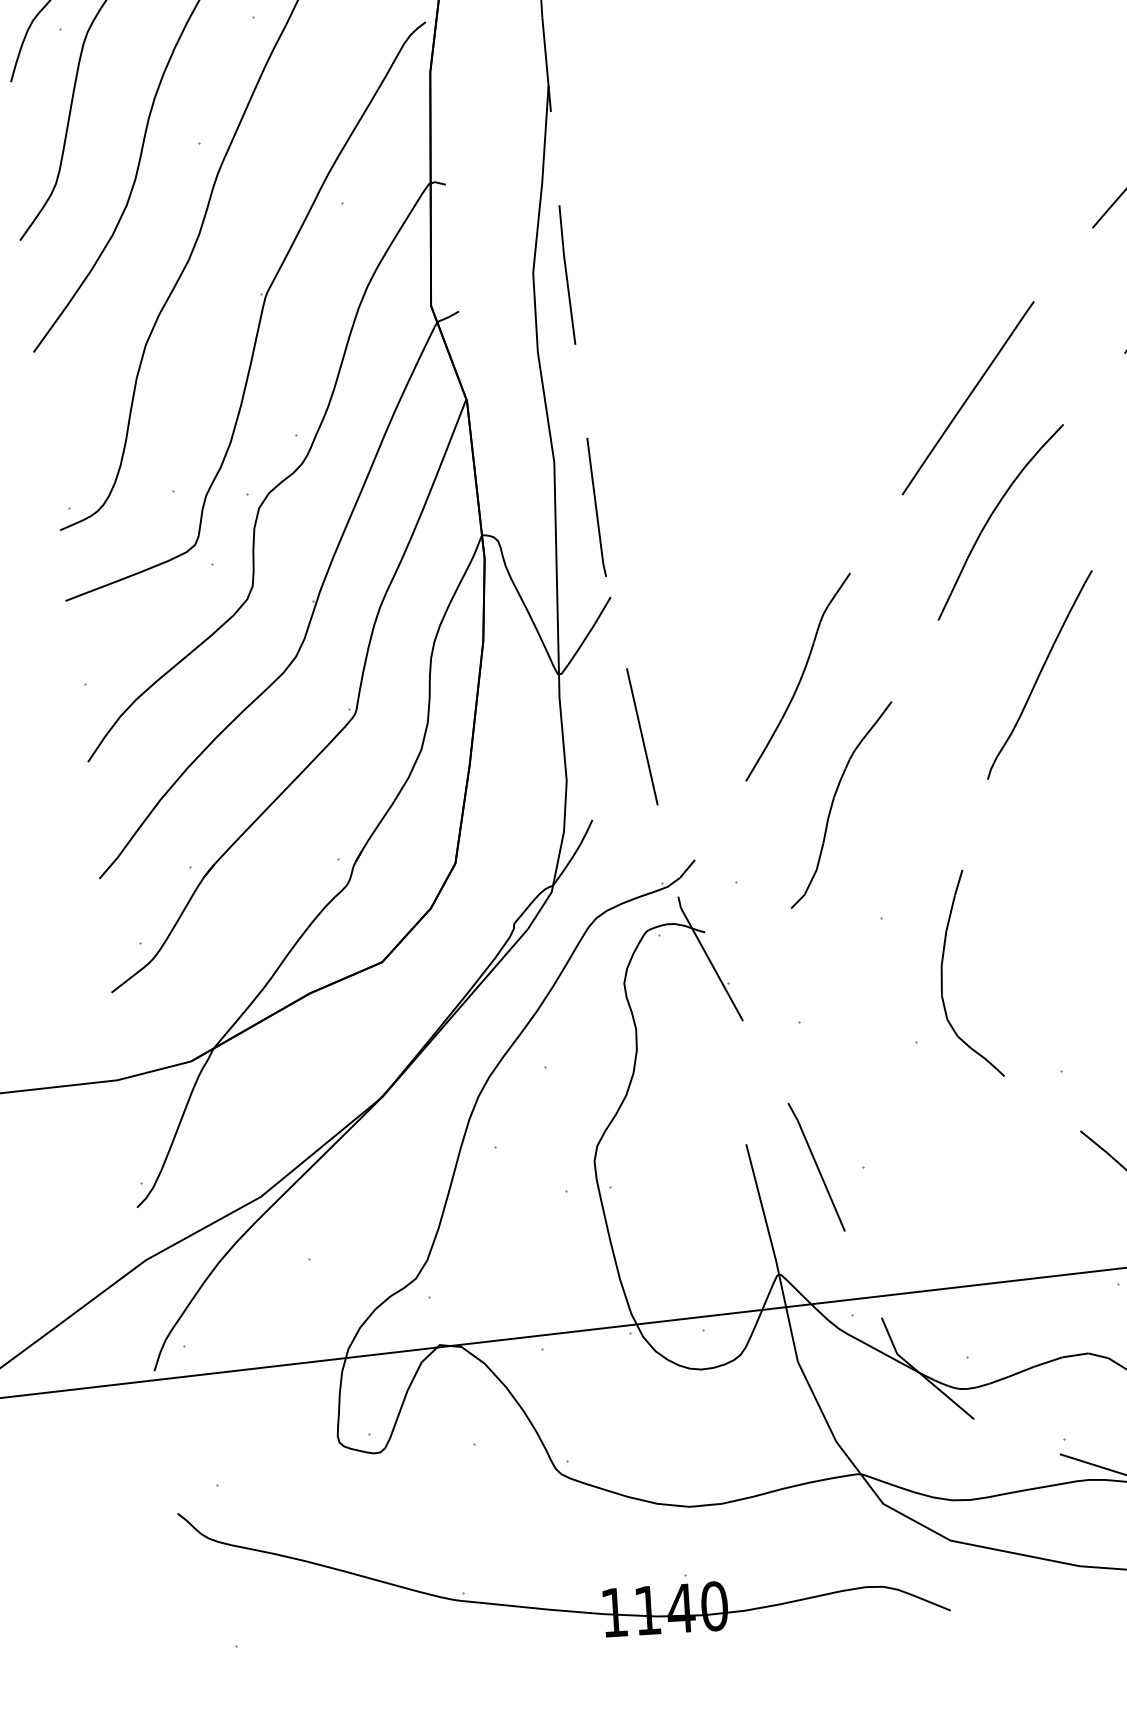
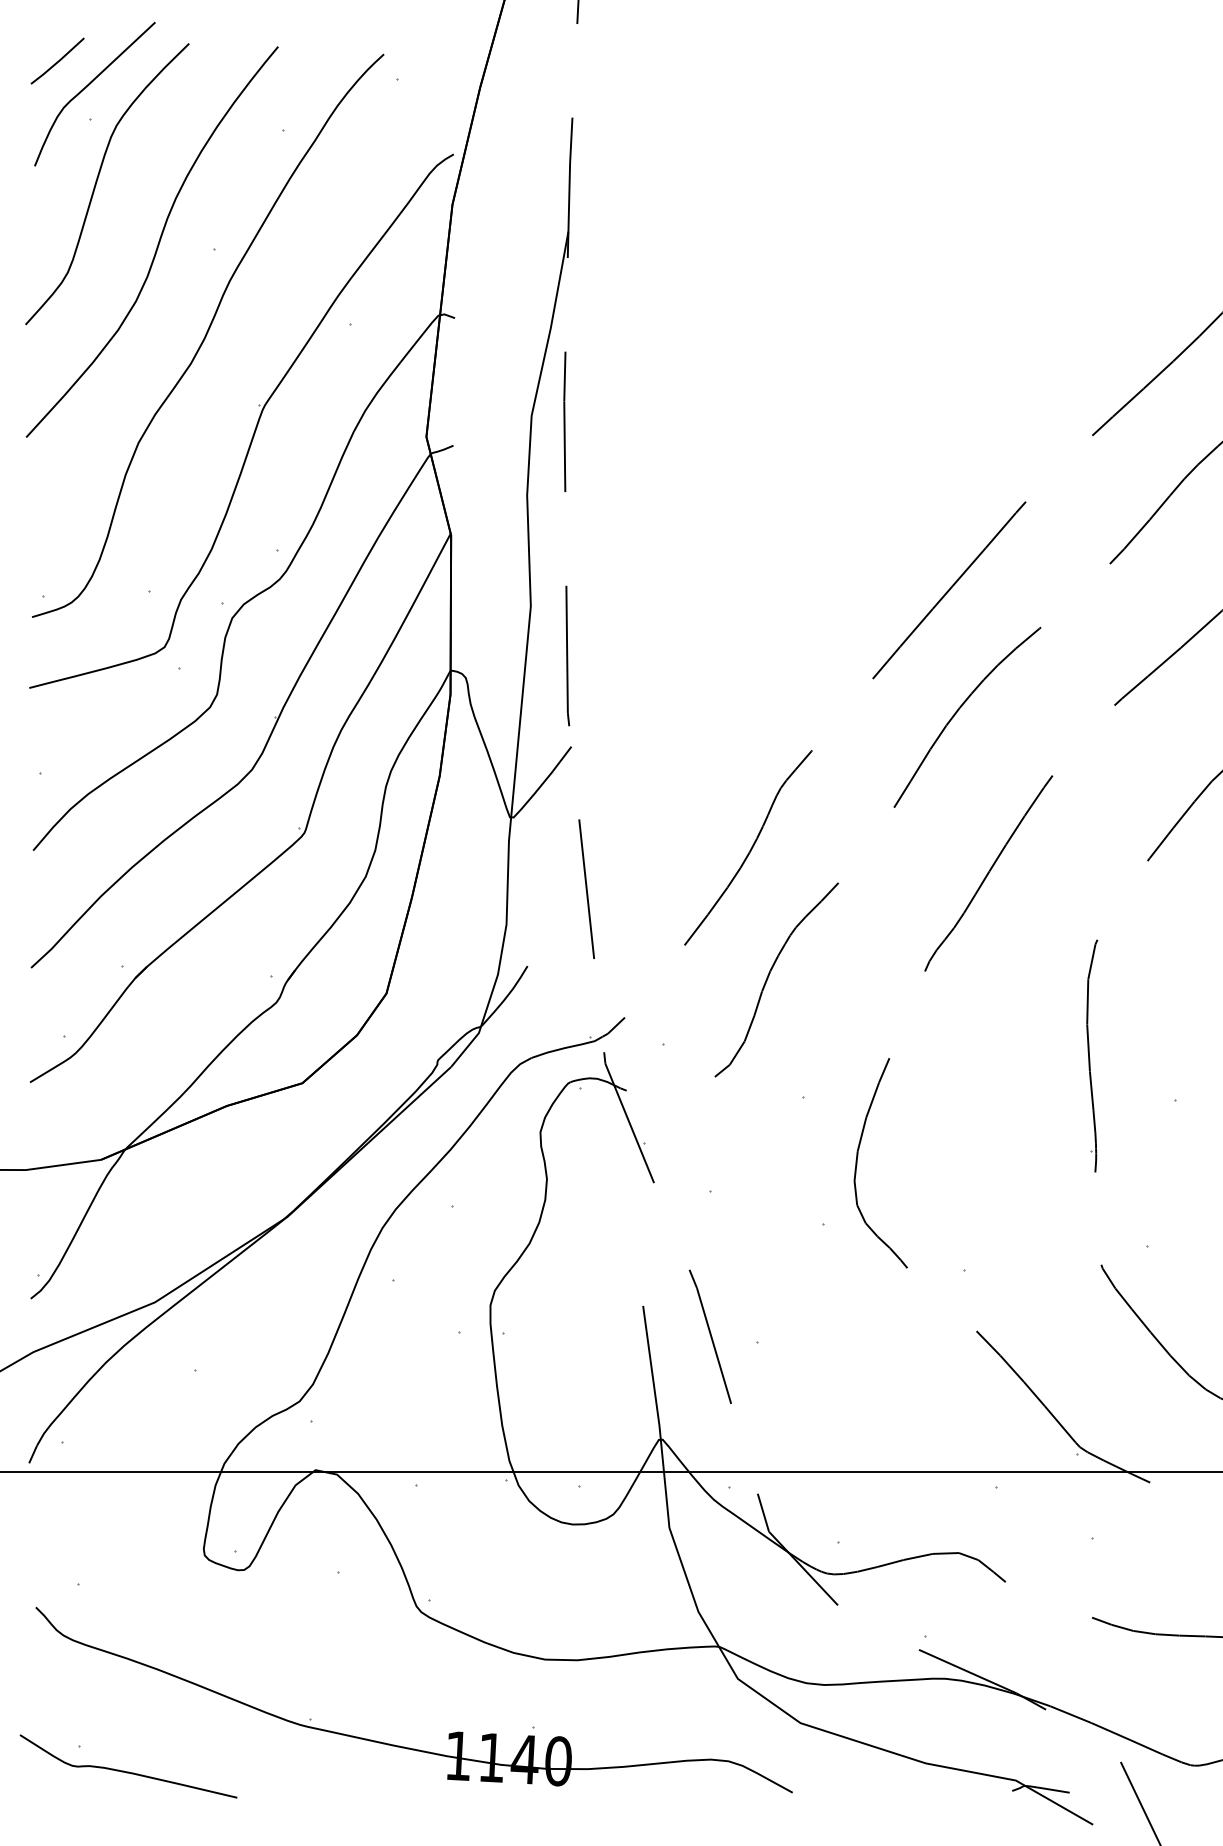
curve: (288, 1665) -> (128, 1771), added

